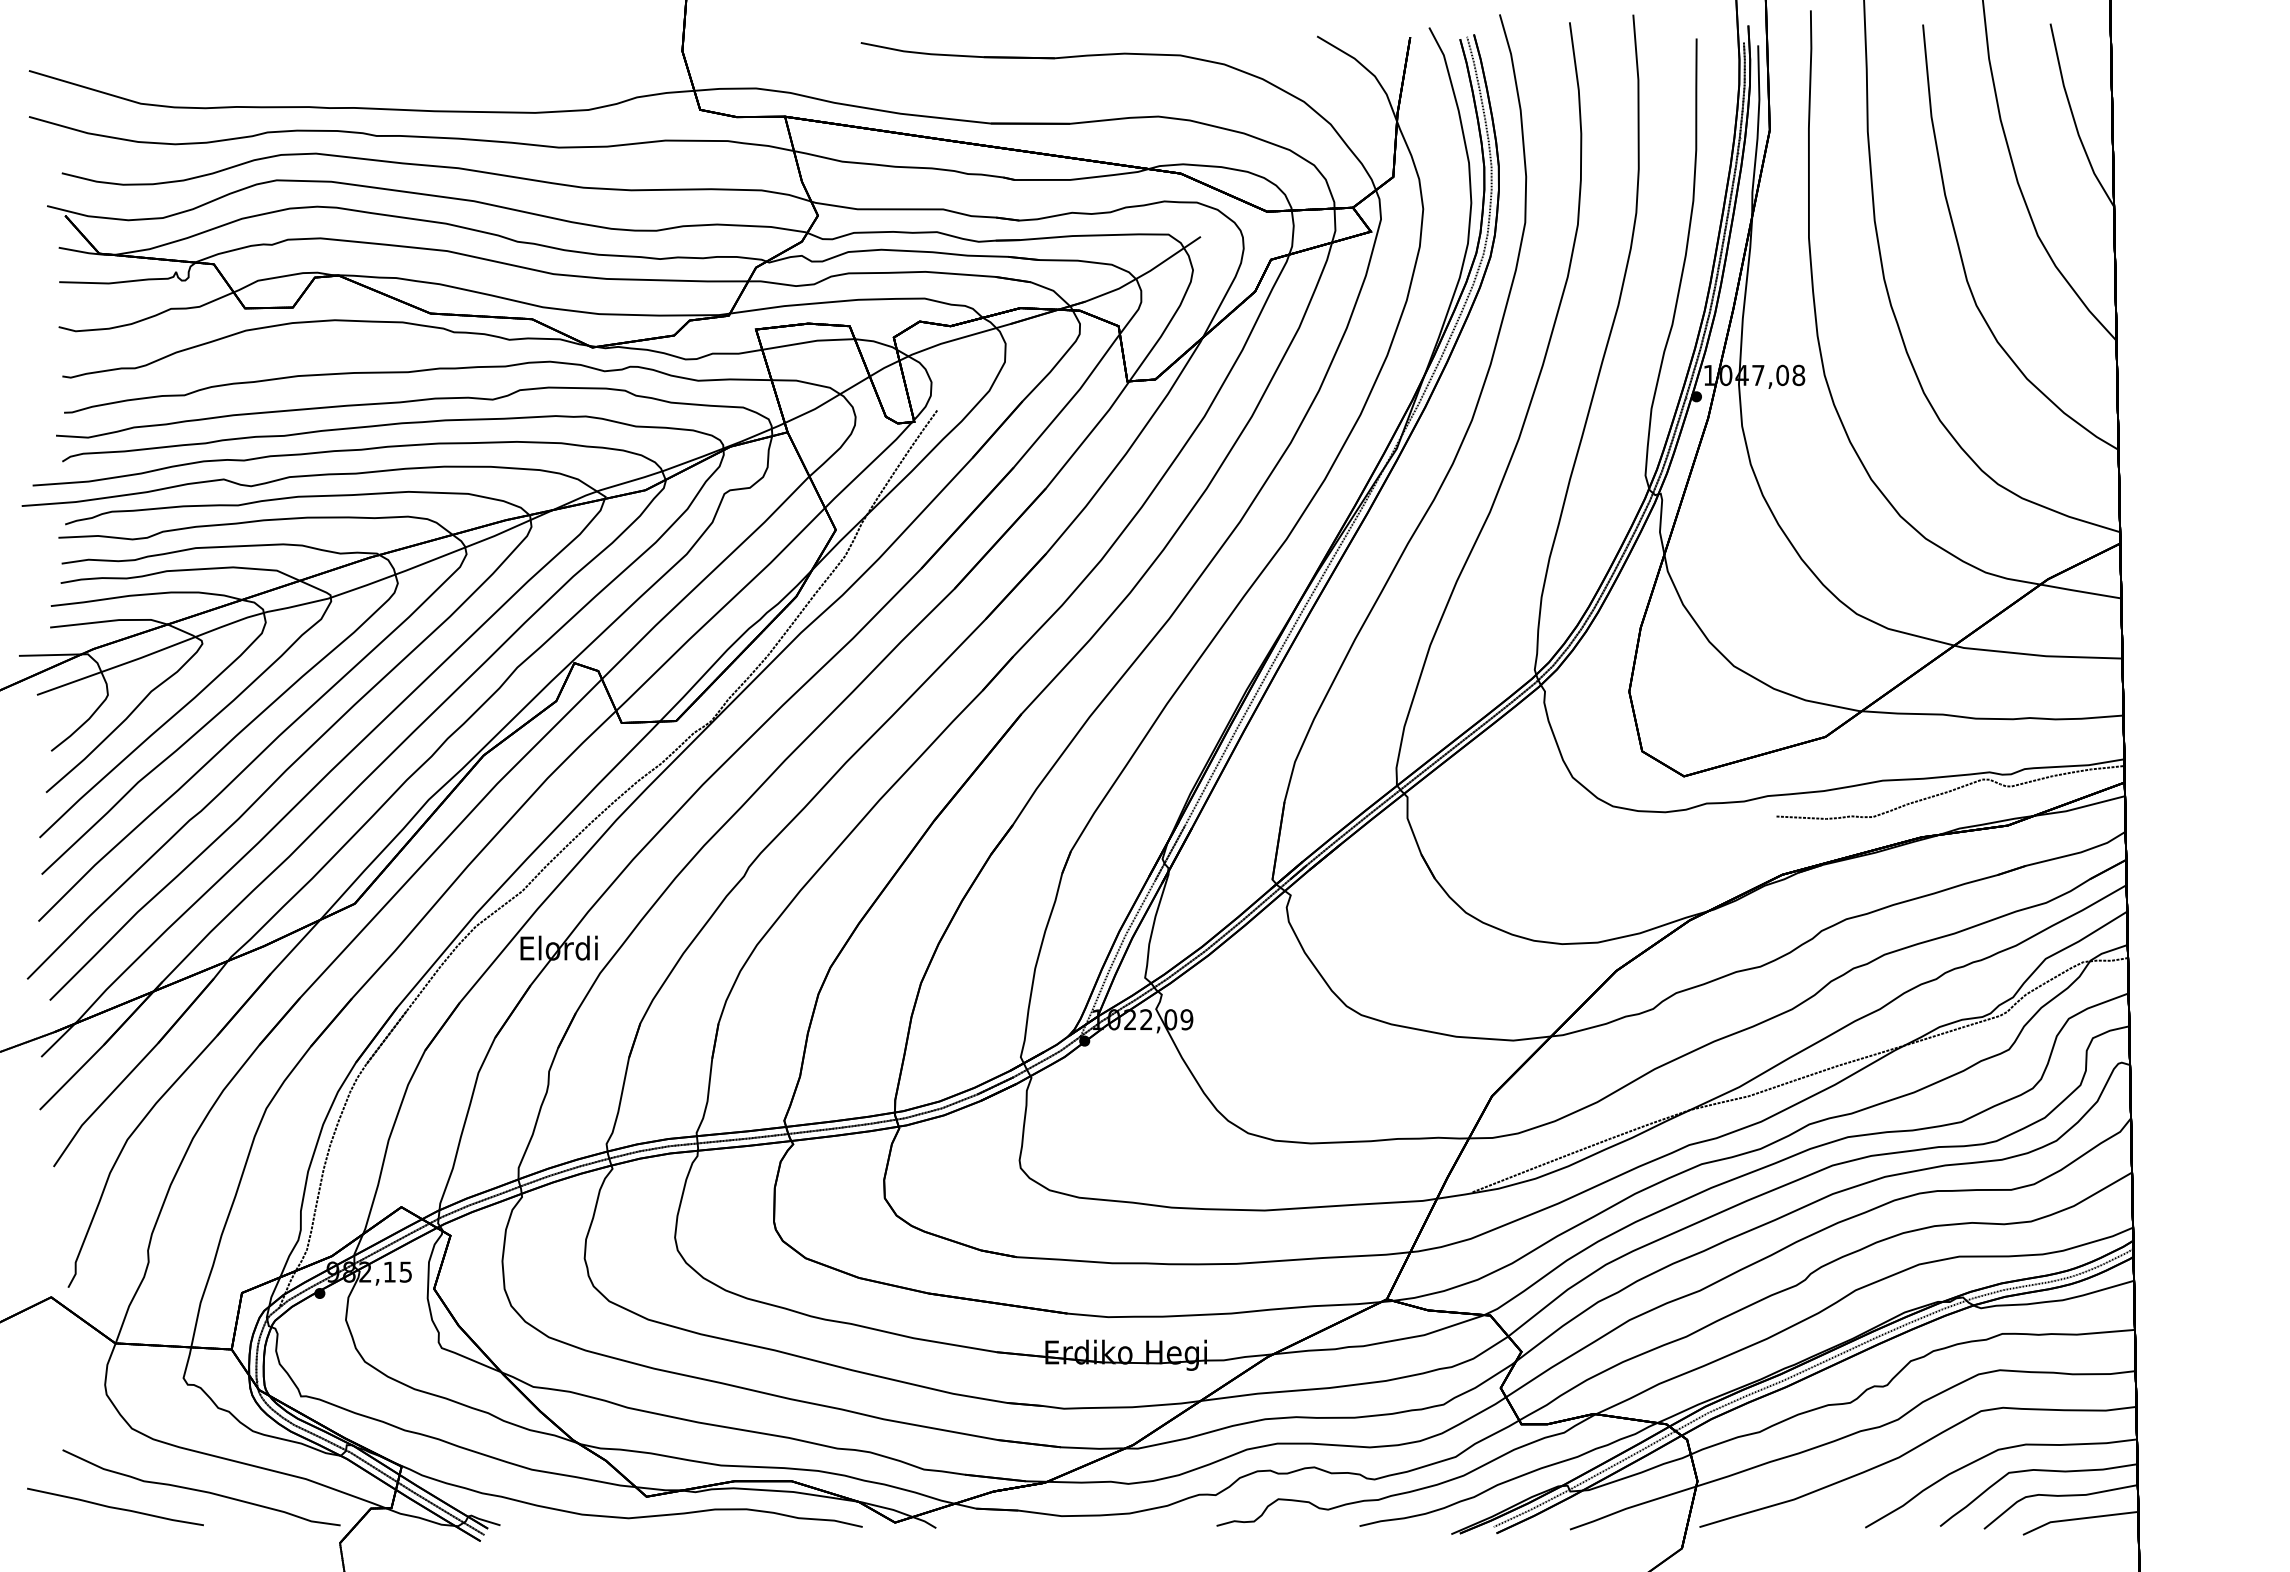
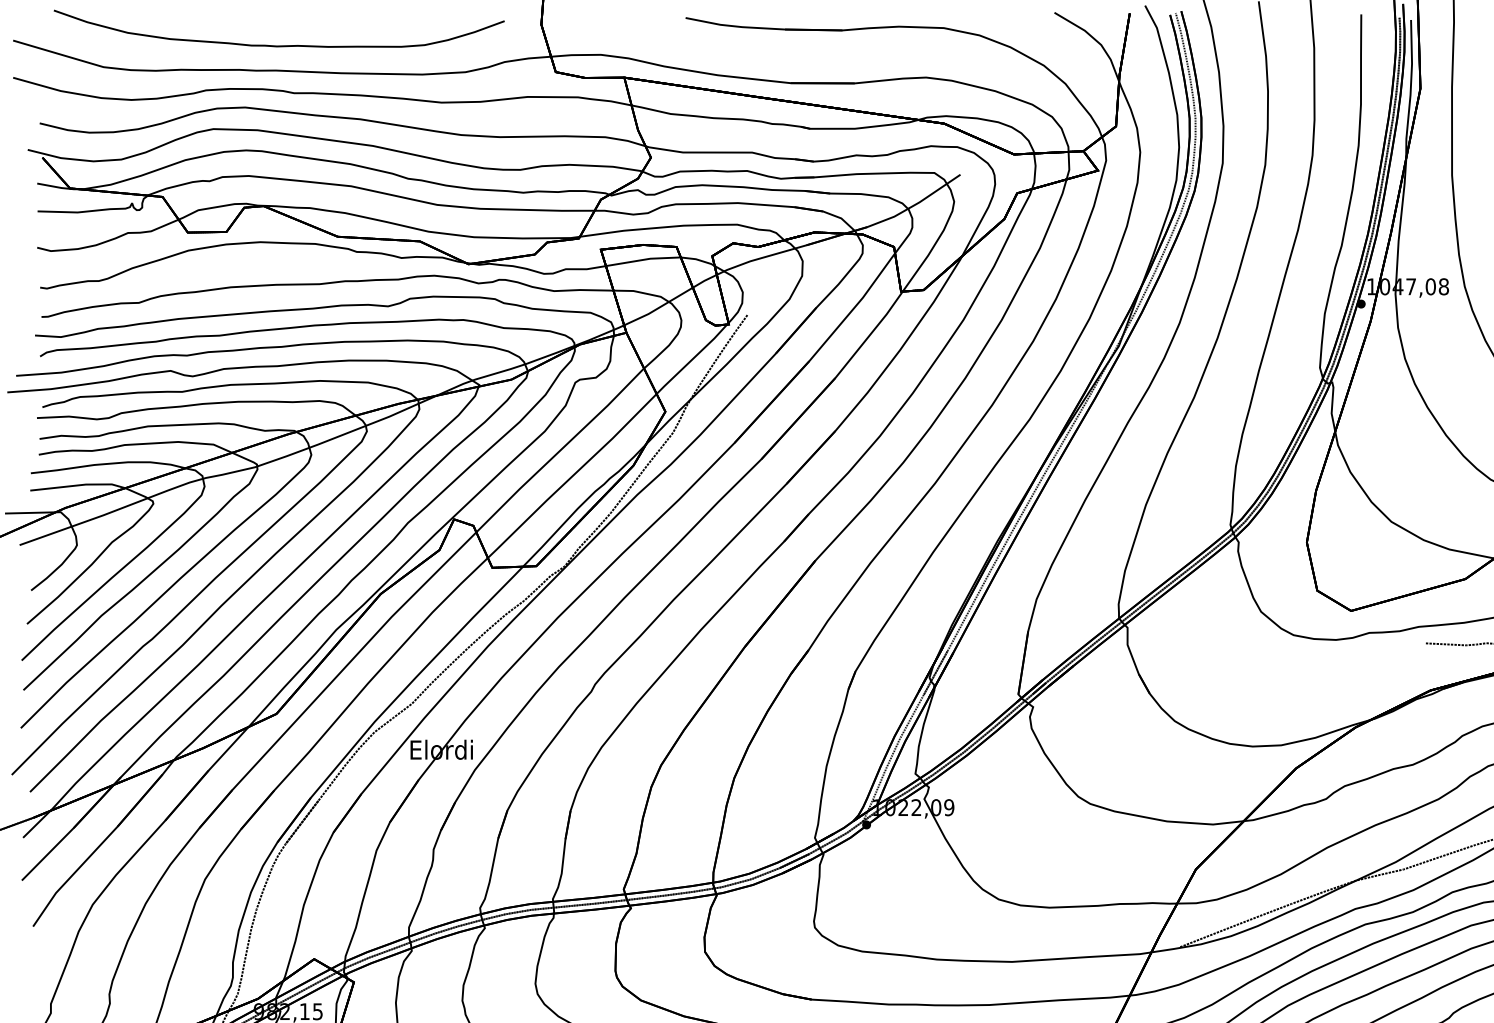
curve: (358, 77) -> (279, 45), added

